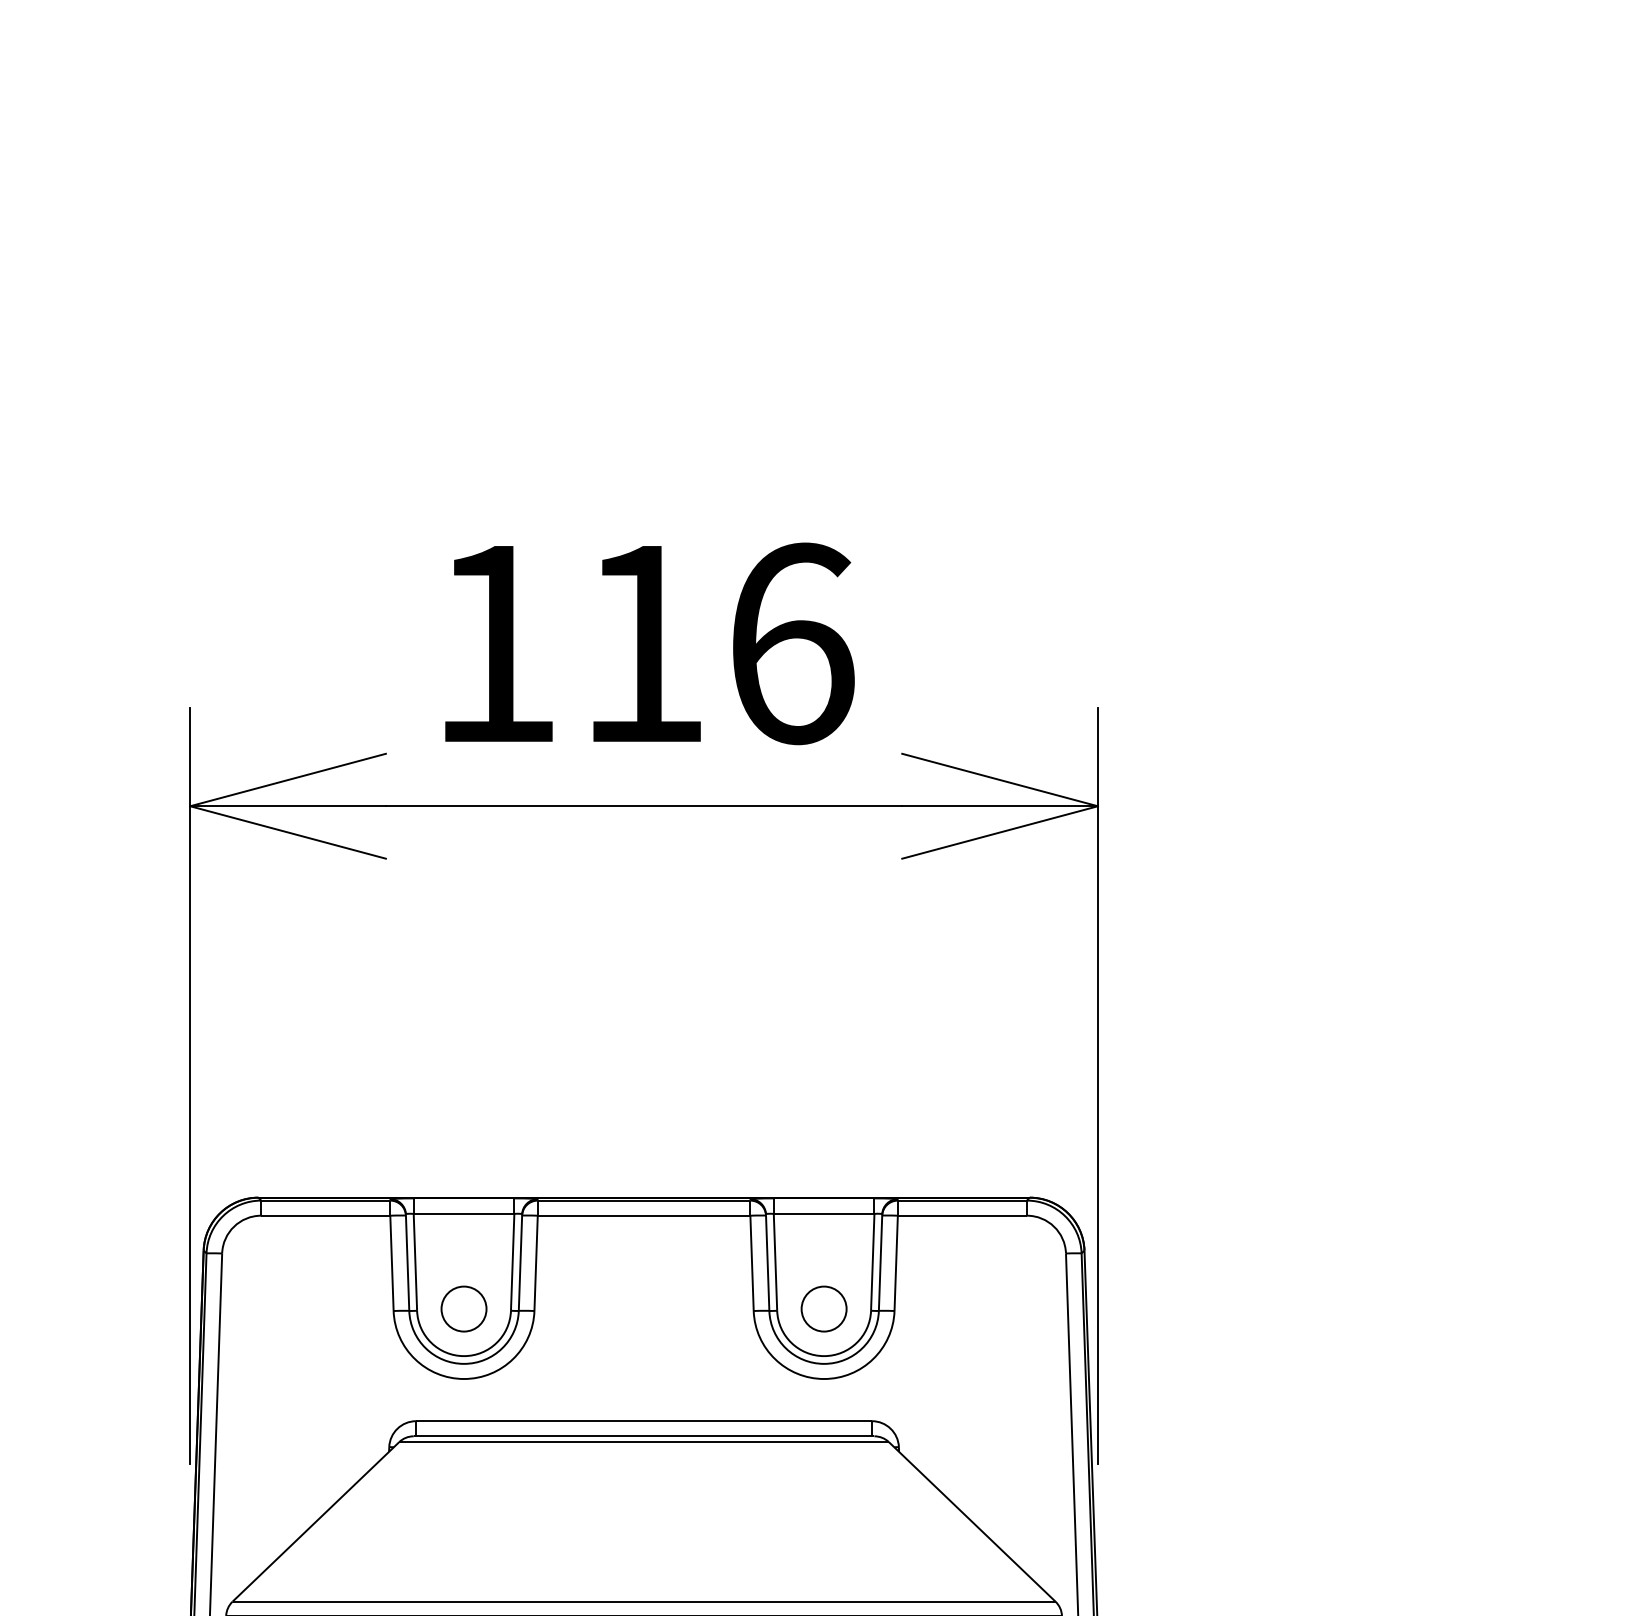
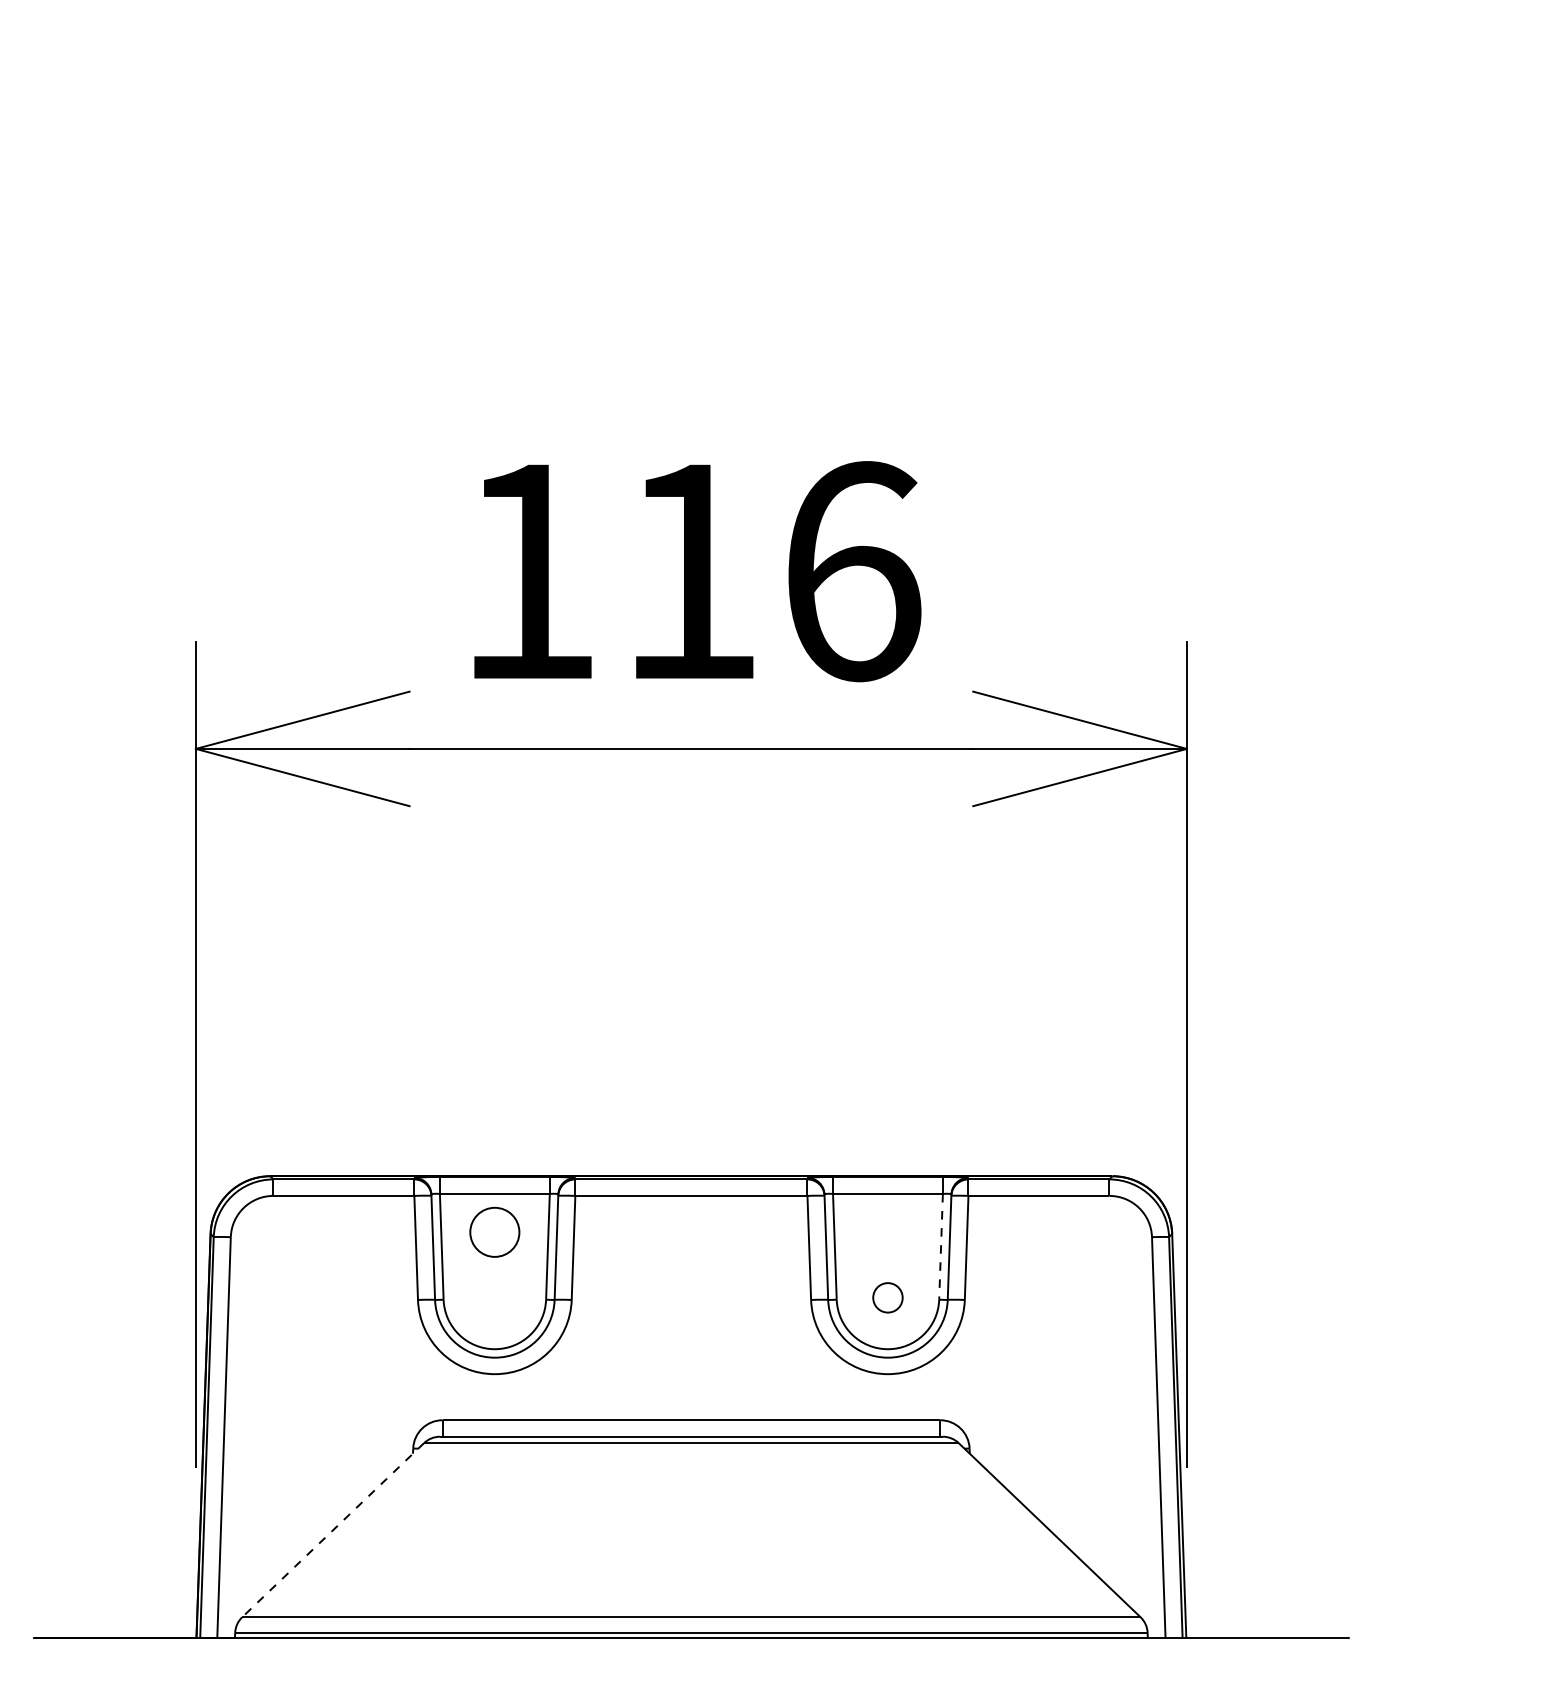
line: (872, 1262) -> (940, 1246), solid -> dashed
circle: (463, 1308) -> (494, 1231), moved
circle: (823, 1308) -> (887, 1297), size x0.6
line: (315, 1522) -> (332, 1530), solid -> dashed

